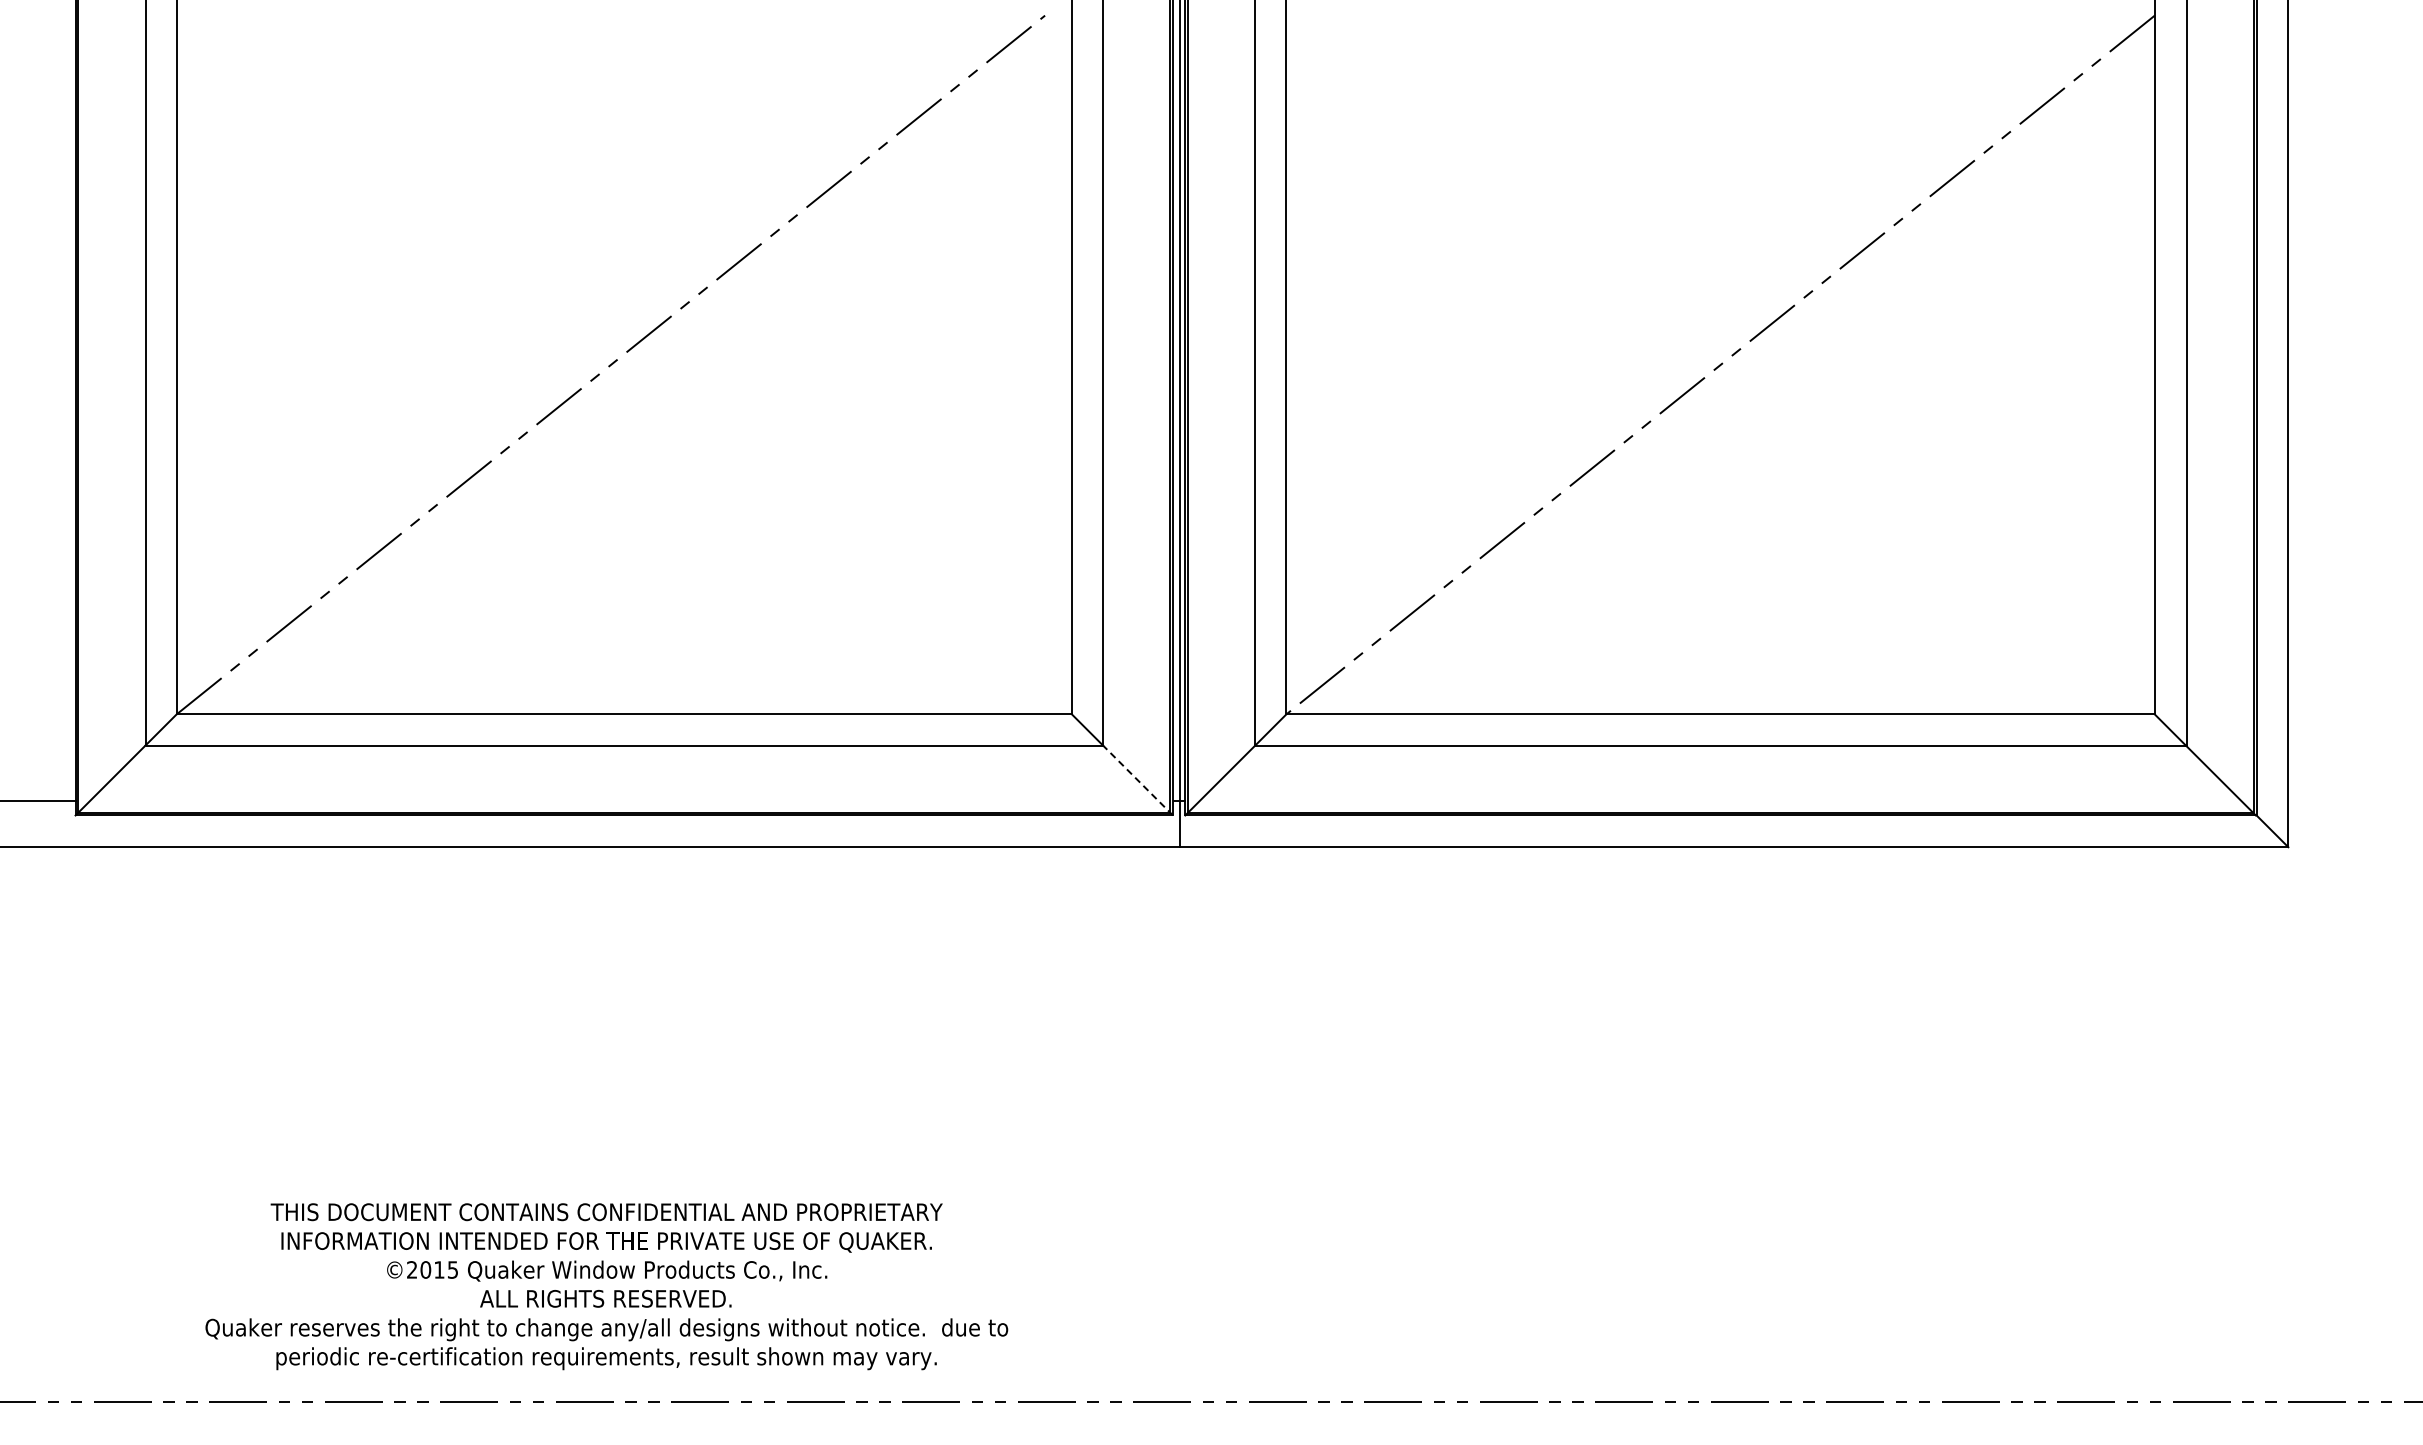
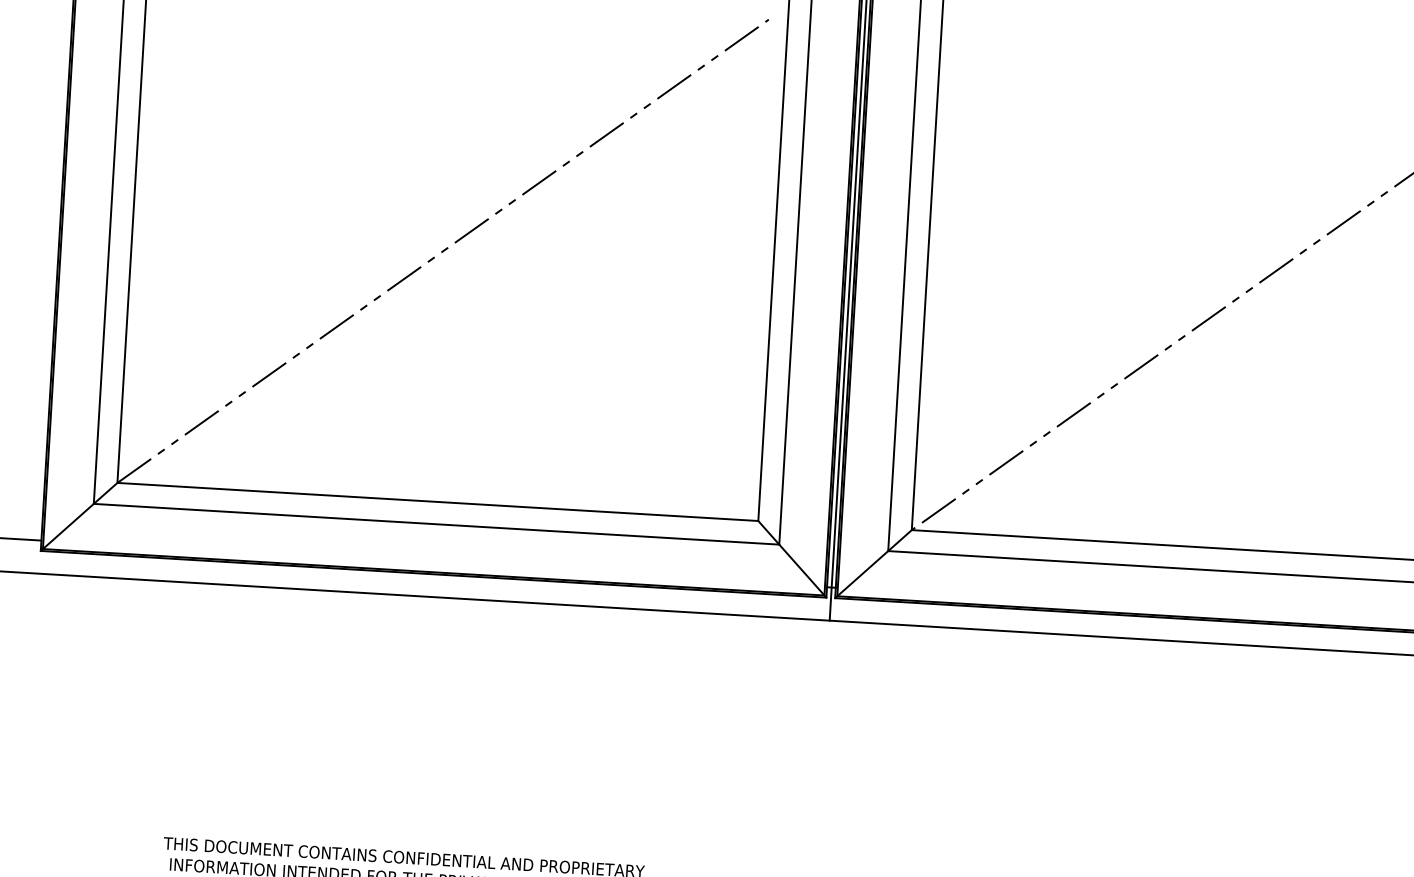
line: (1137, 780) -> (802, 571), dashed -> solid

